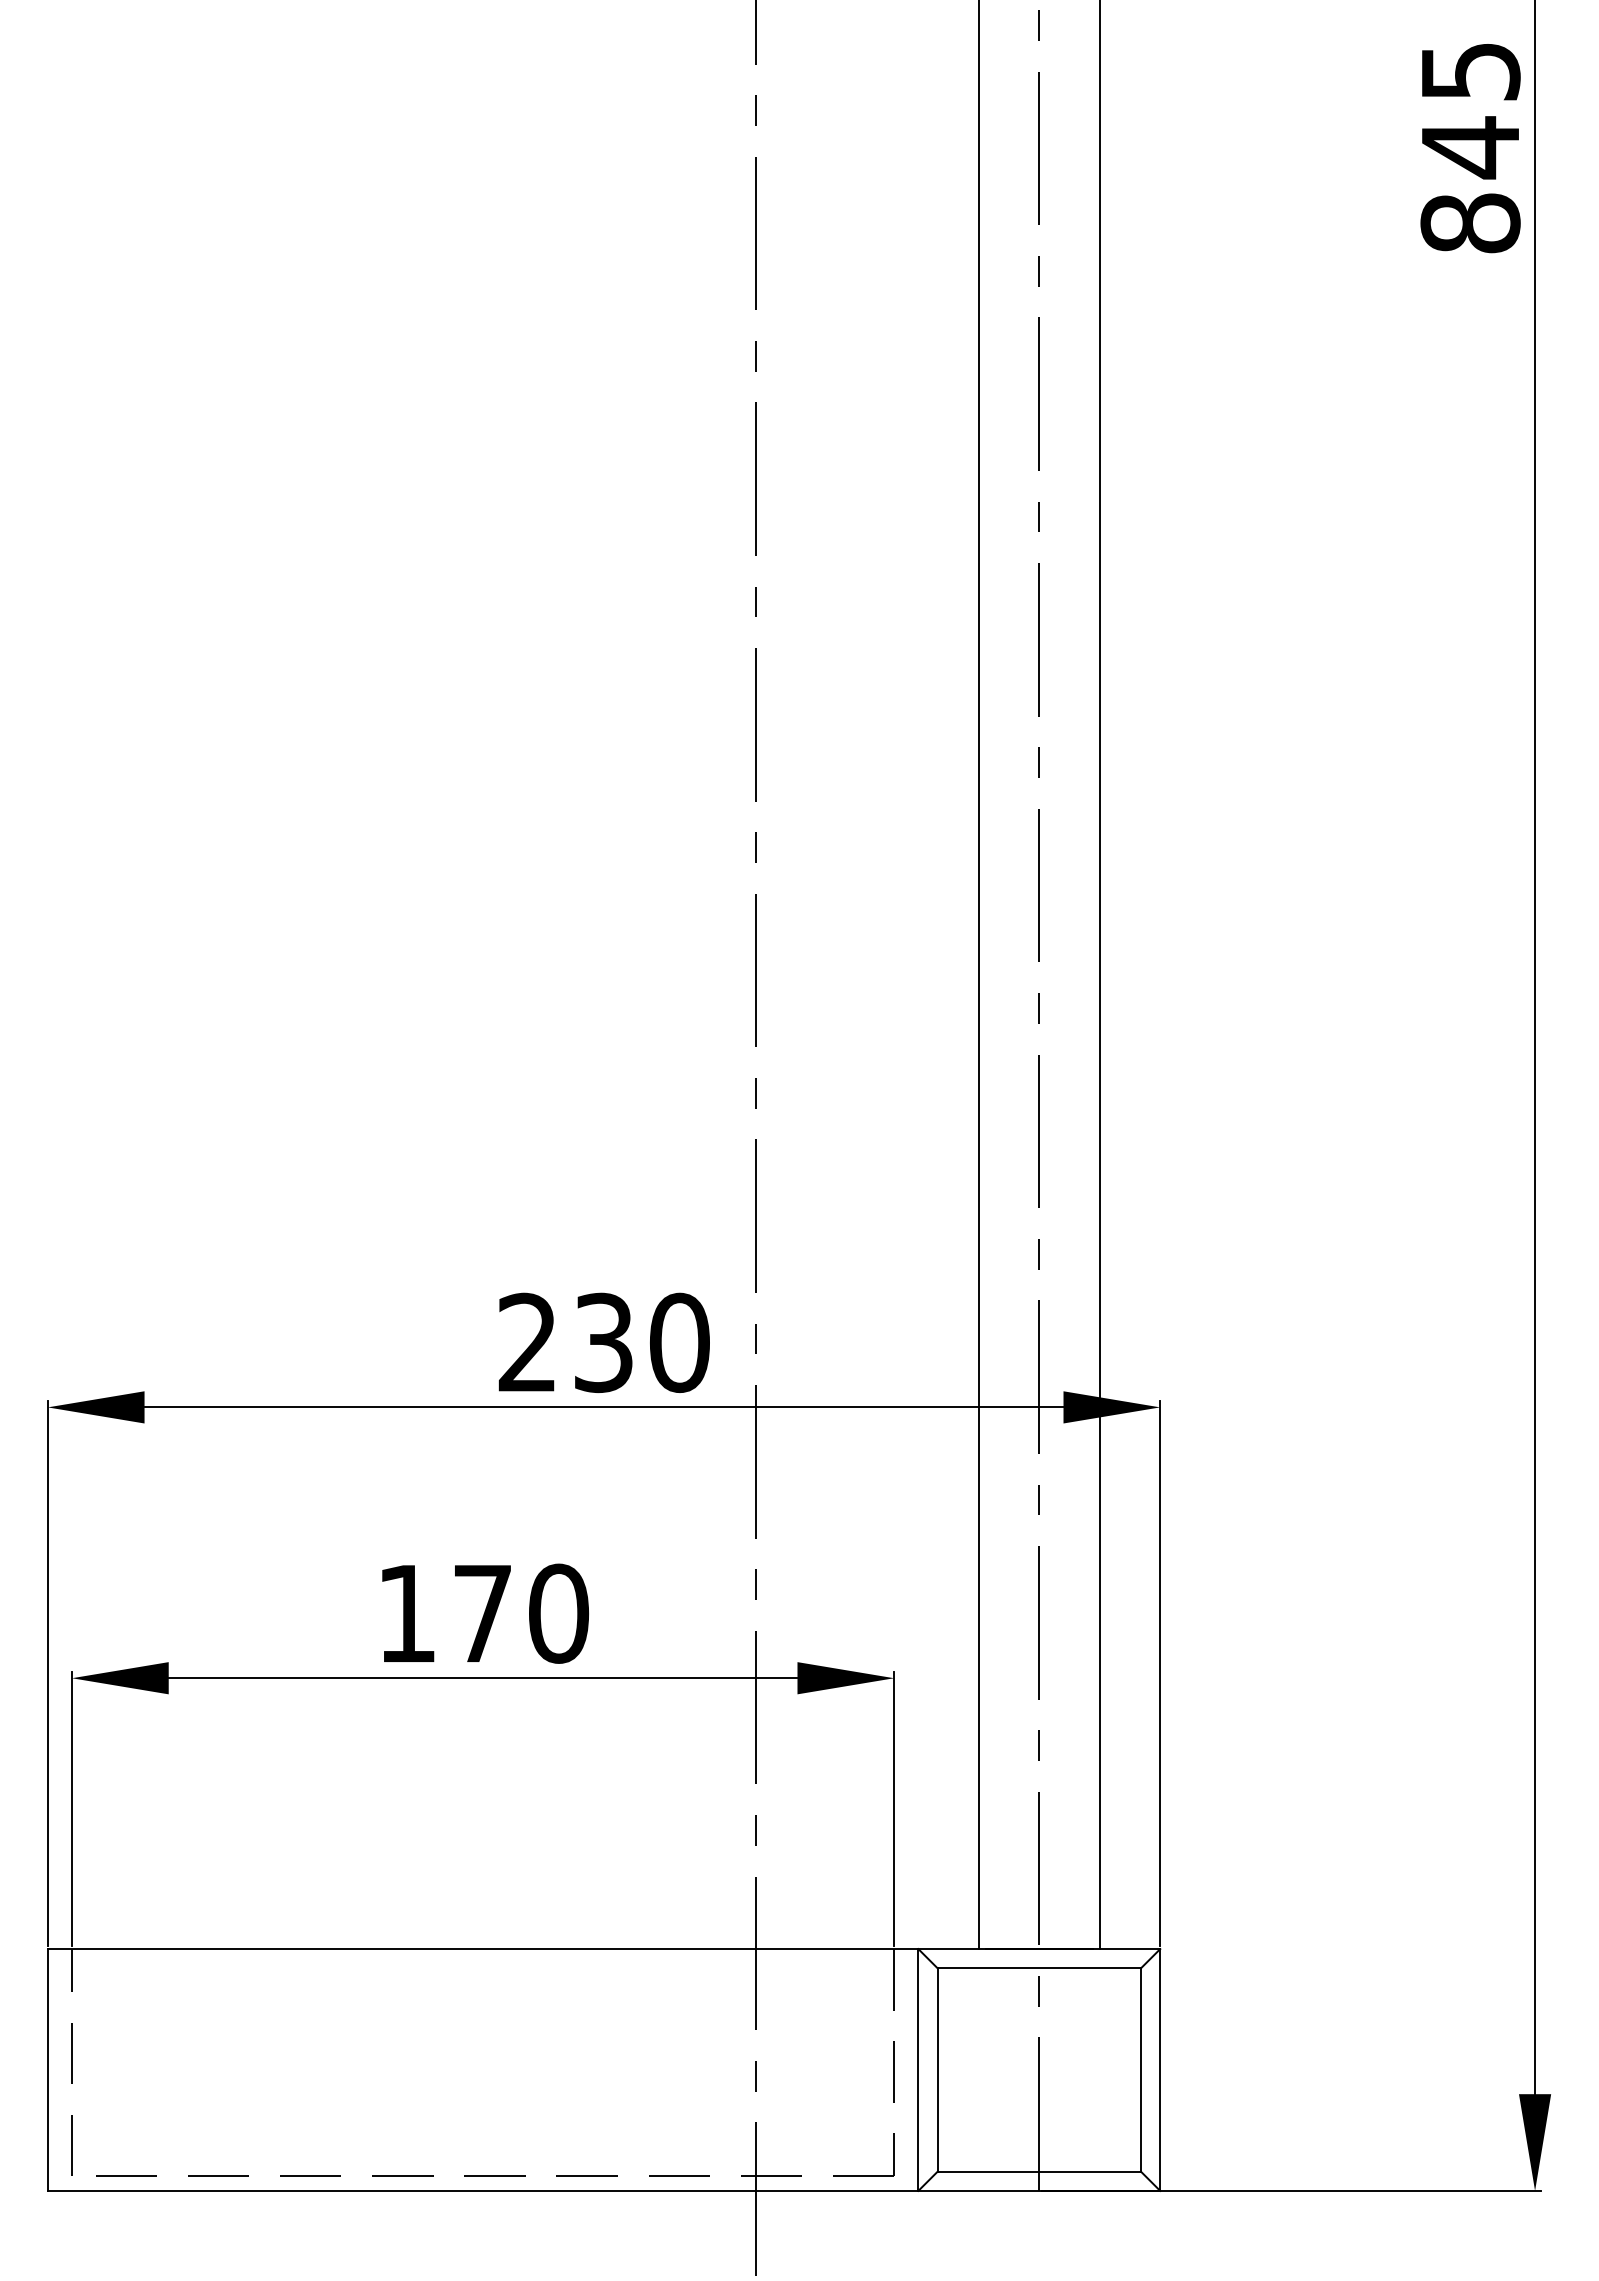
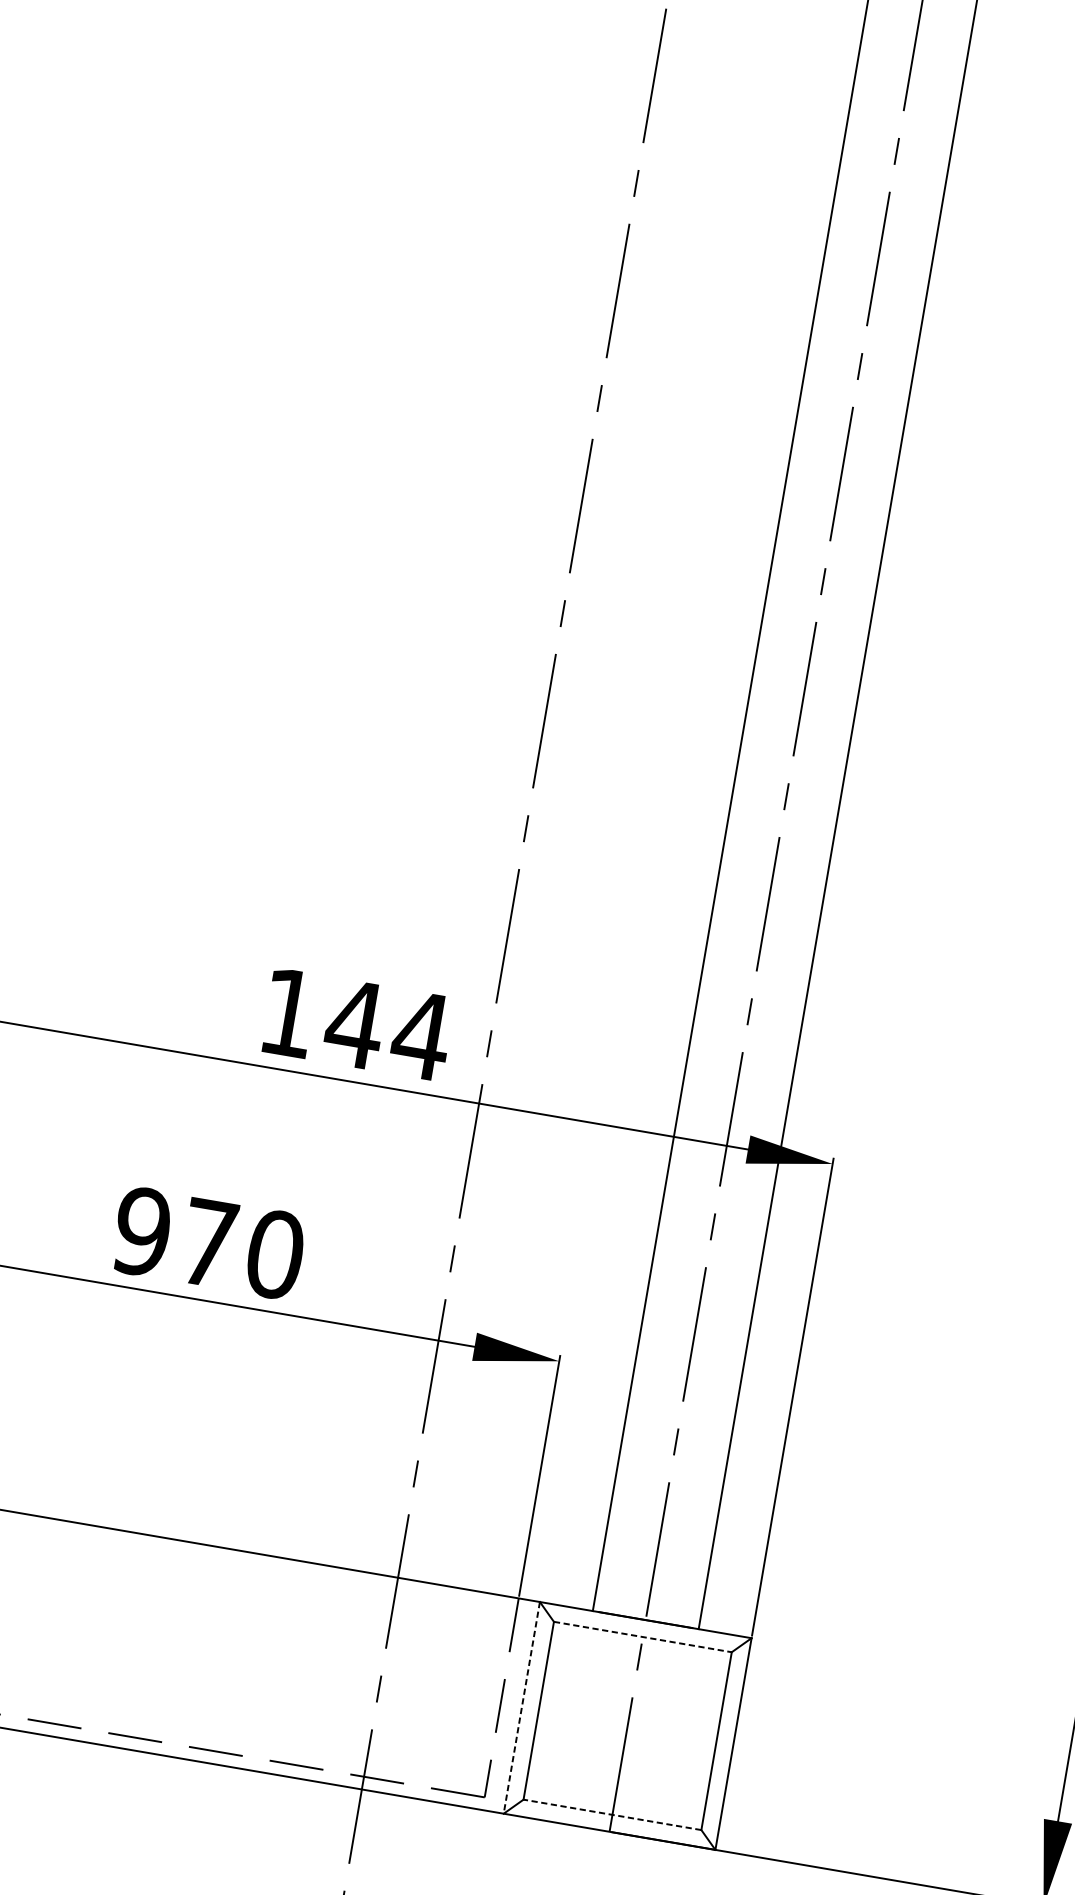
text: (604, 1342) -> (355, 1024), 230 -> 144
text: (406, 1613) -> (142, 1231), 170 -> 970
line: (1039, 1968) -> (643, 1637), solid -> dashed
line: (918, 2070) -> (521, 1708), solid -> dashed
line: (1039, 2171) -> (612, 1814), solid -> dashed

